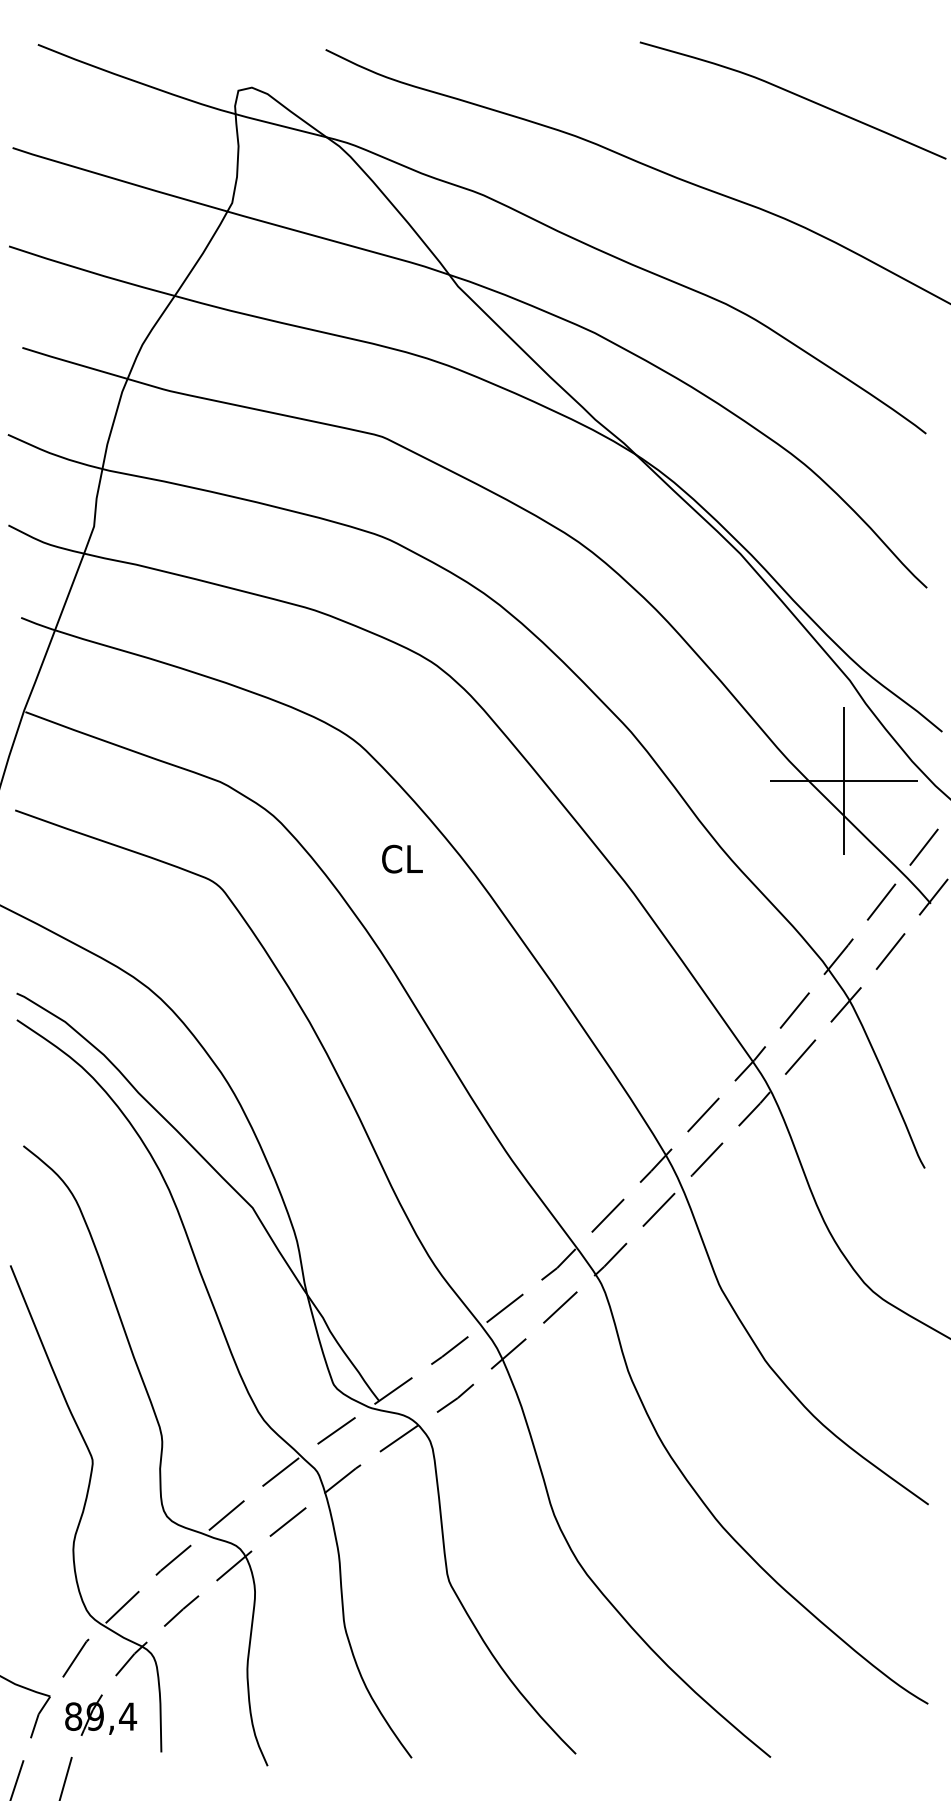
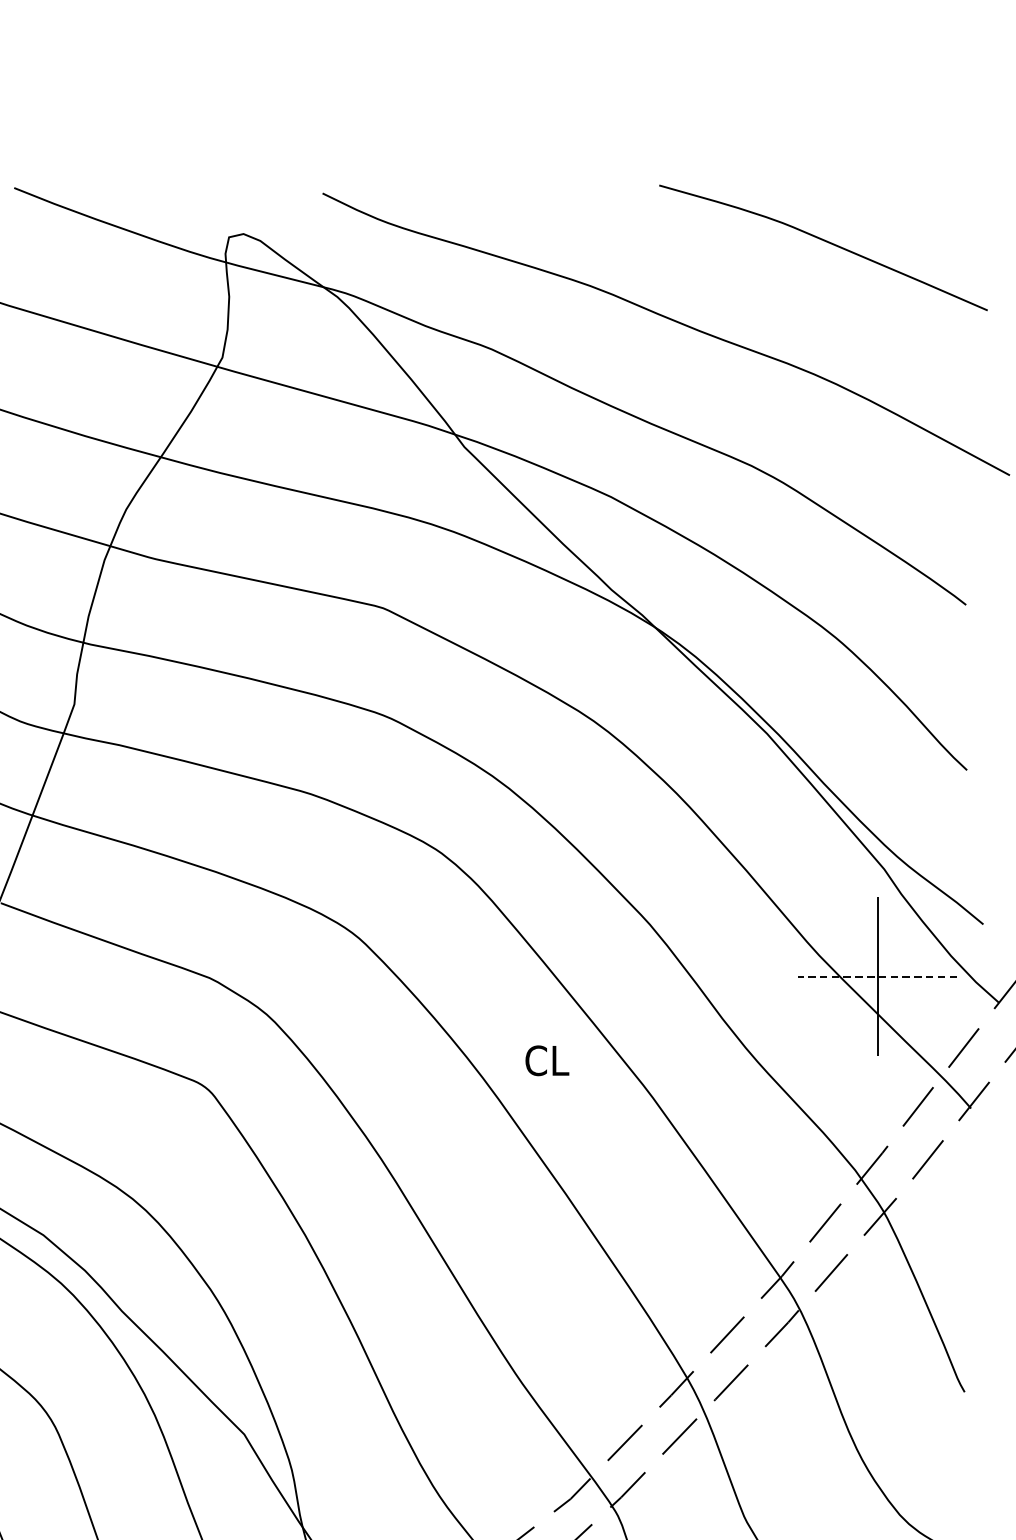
line: (843, 780) -> (877, 976), solid -> dashed
text: (402, 858) -> (547, 1060), moved

